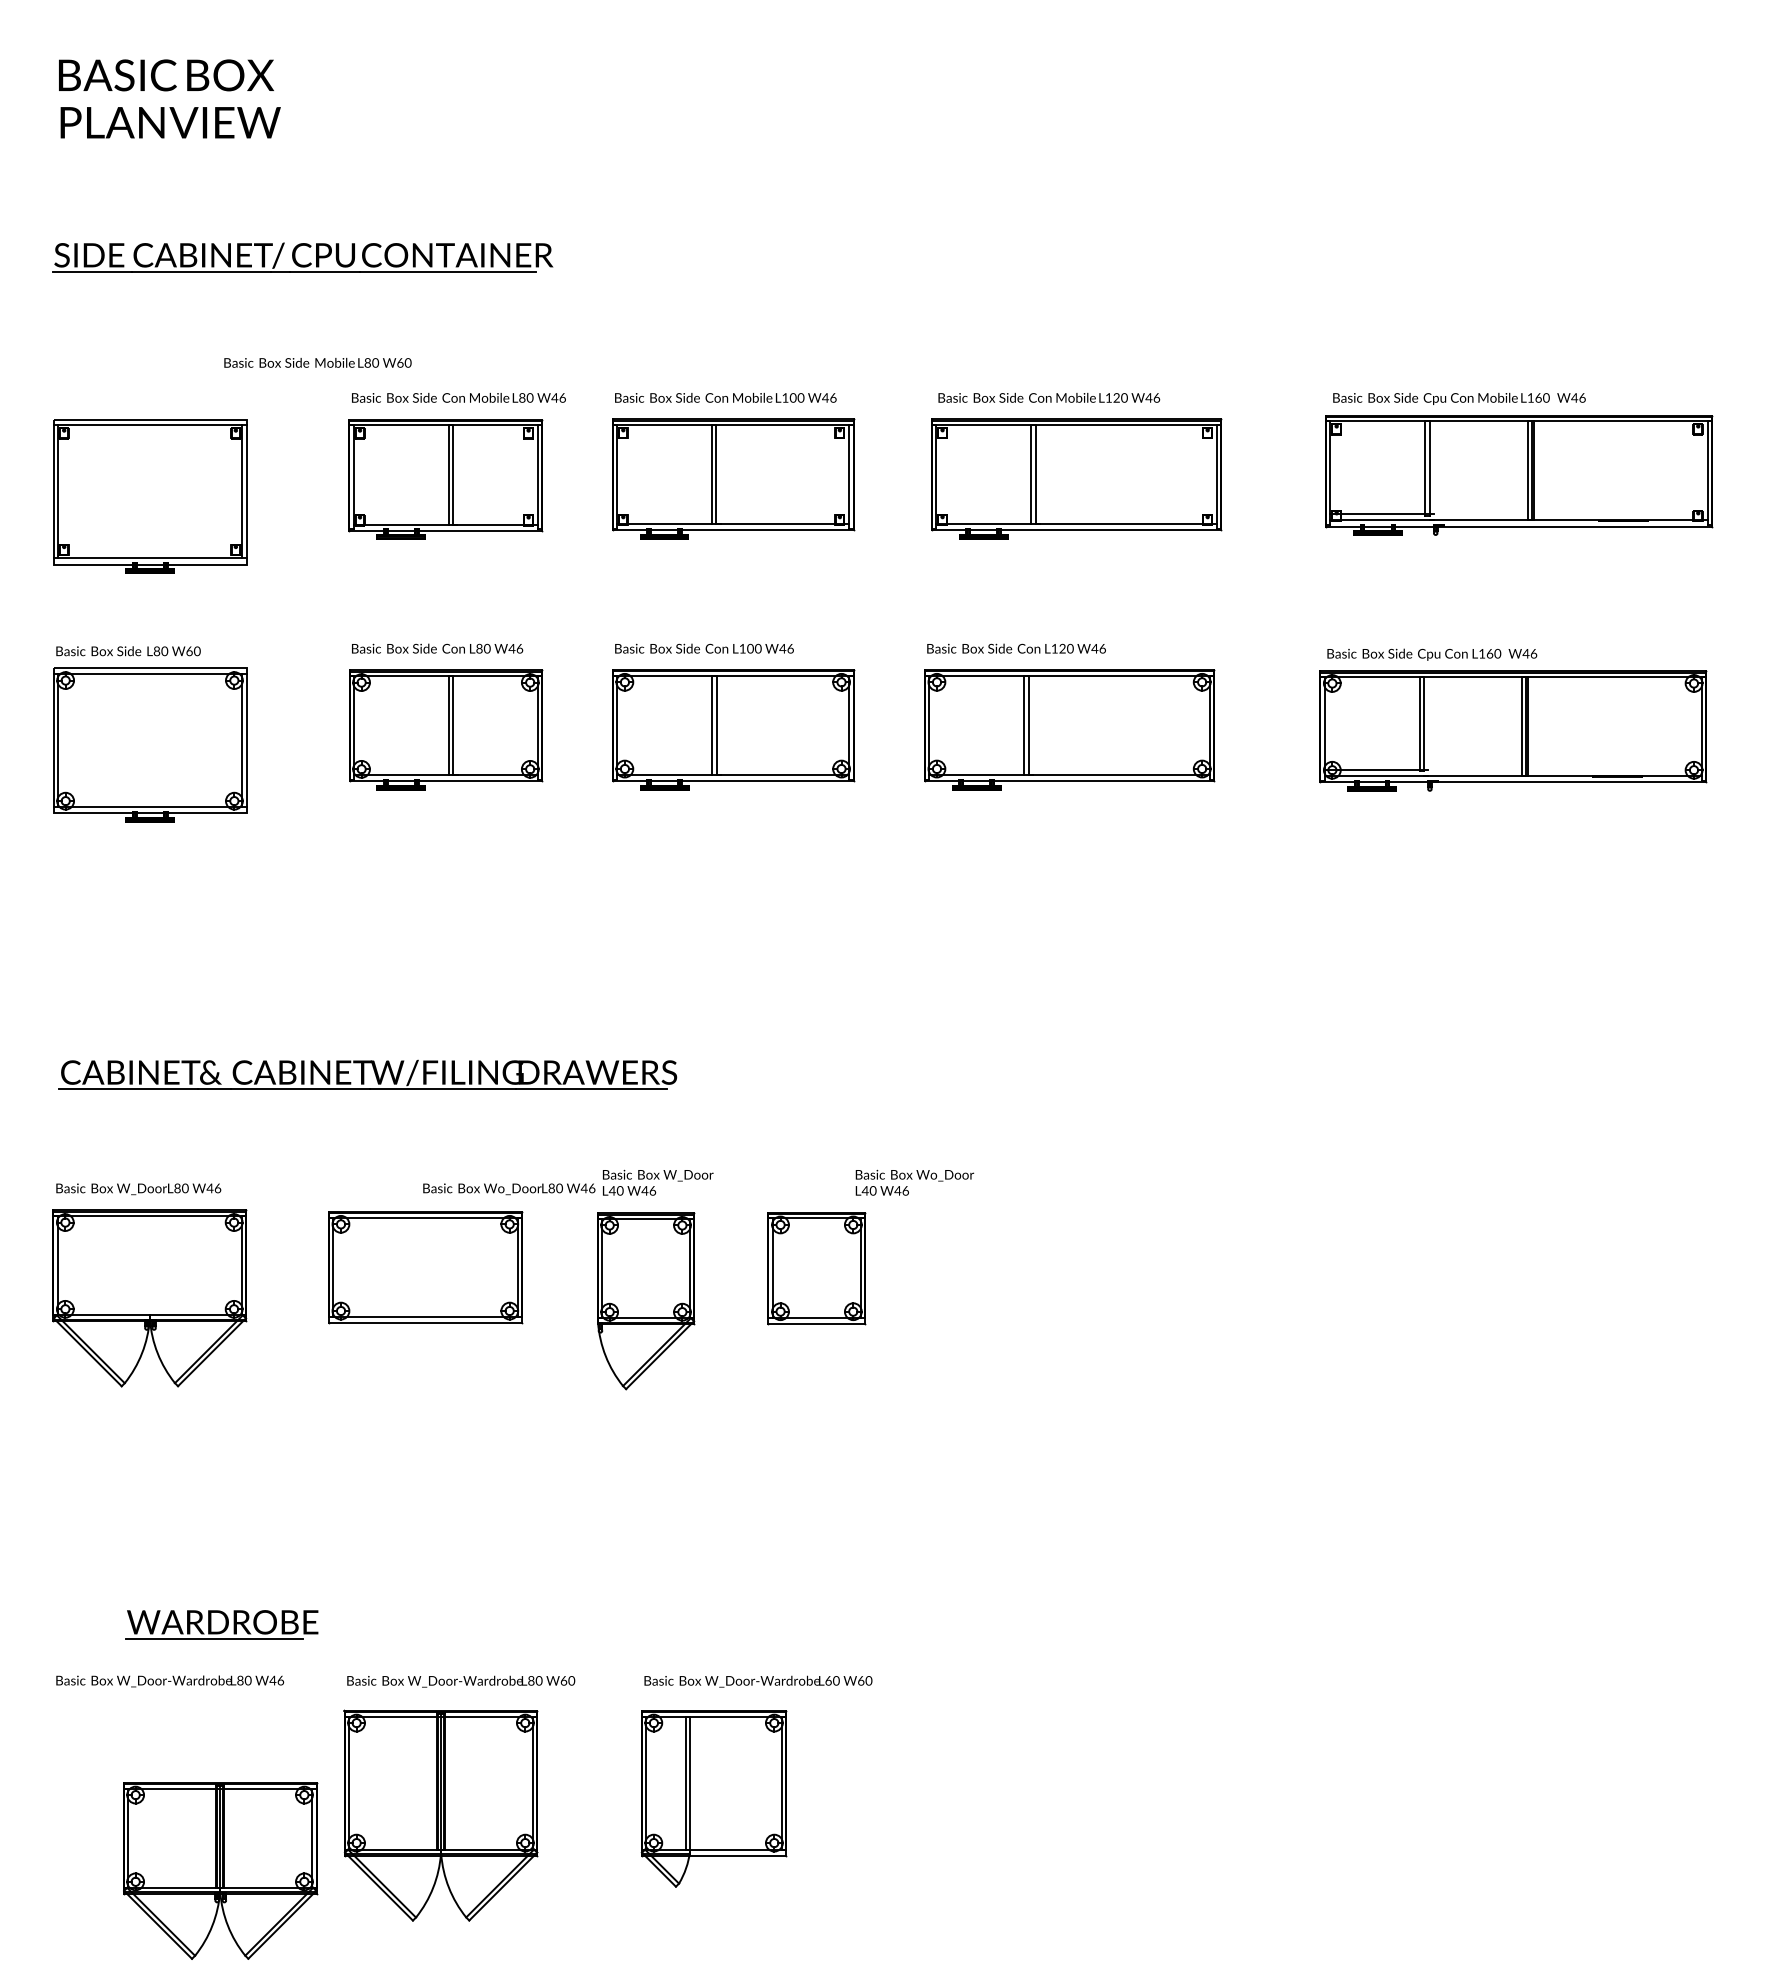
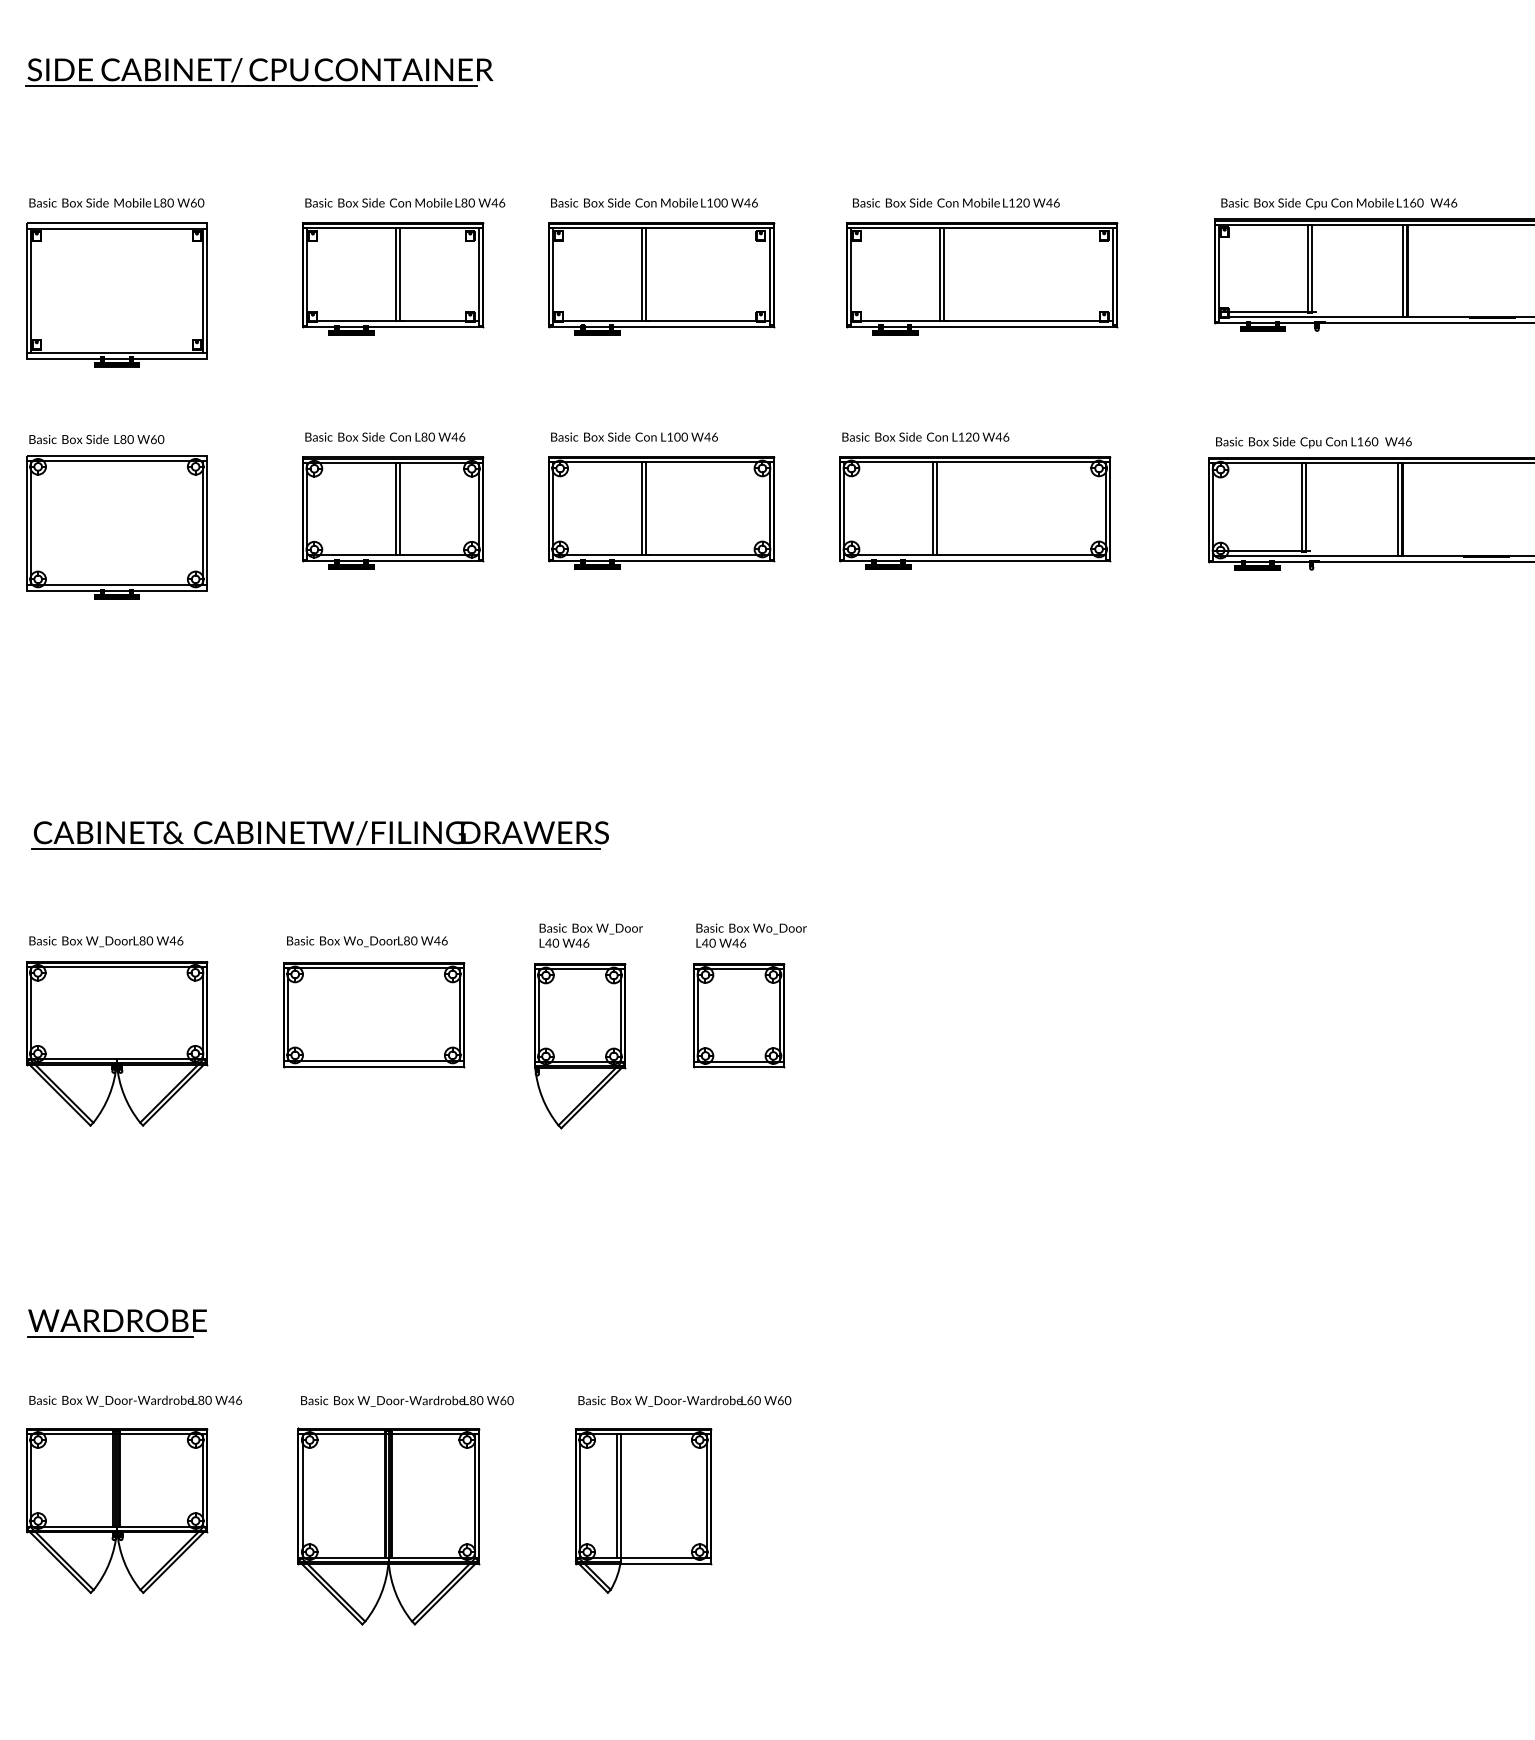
text: (317, 362) -> (116, 202), moved
text: (914, 1182) -> (751, 935), moved
text: (509, 1189) -> (367, 941), moved
part: (221, 1624) -> (116, 1322), moved
part: (220, 1870) -> (117, 1510), moved

